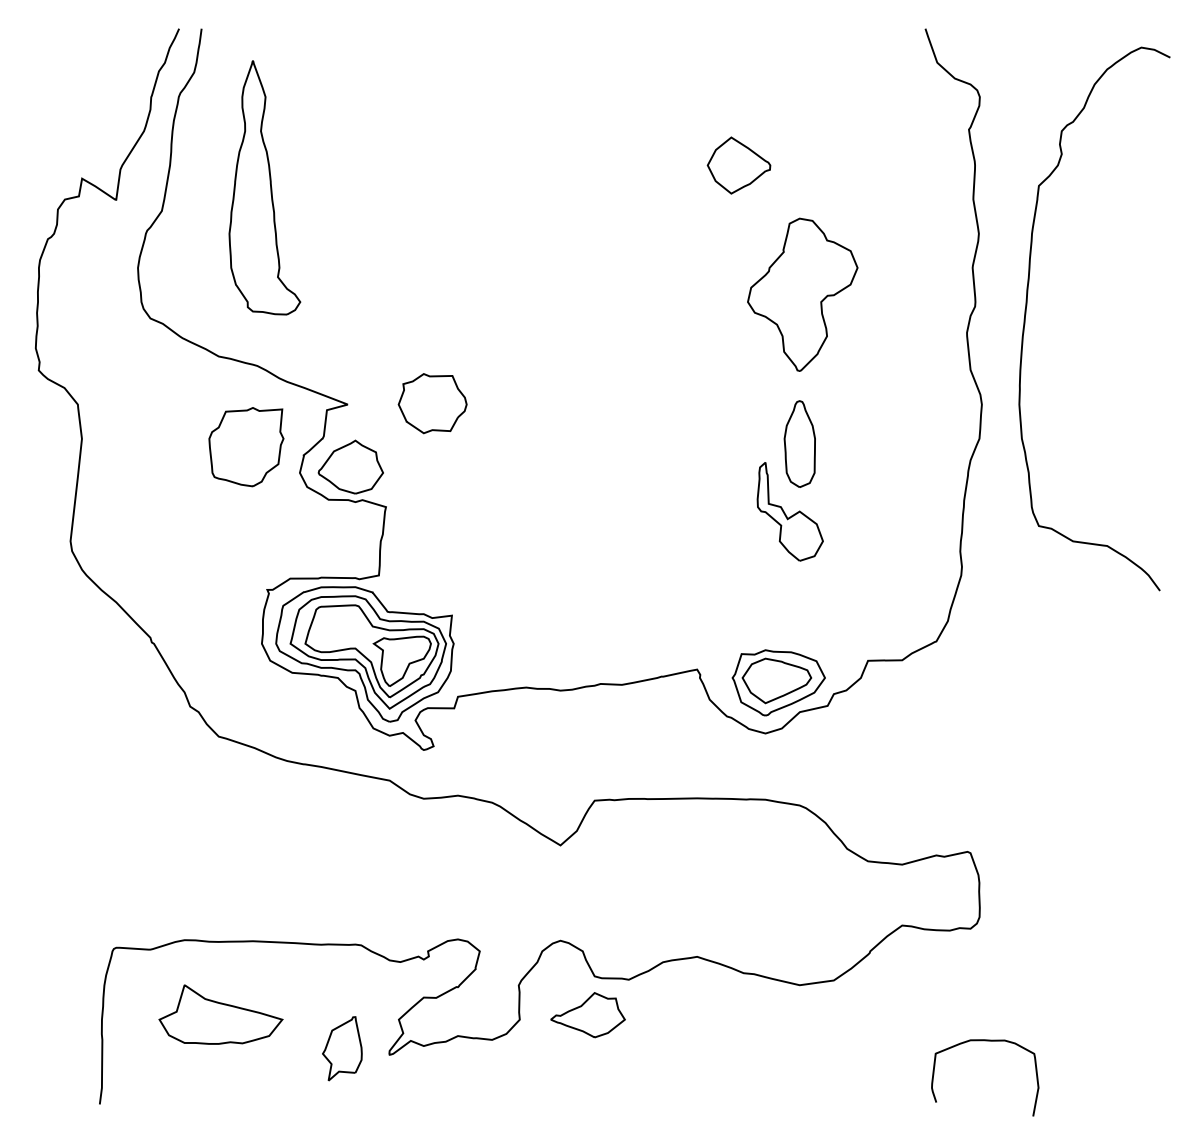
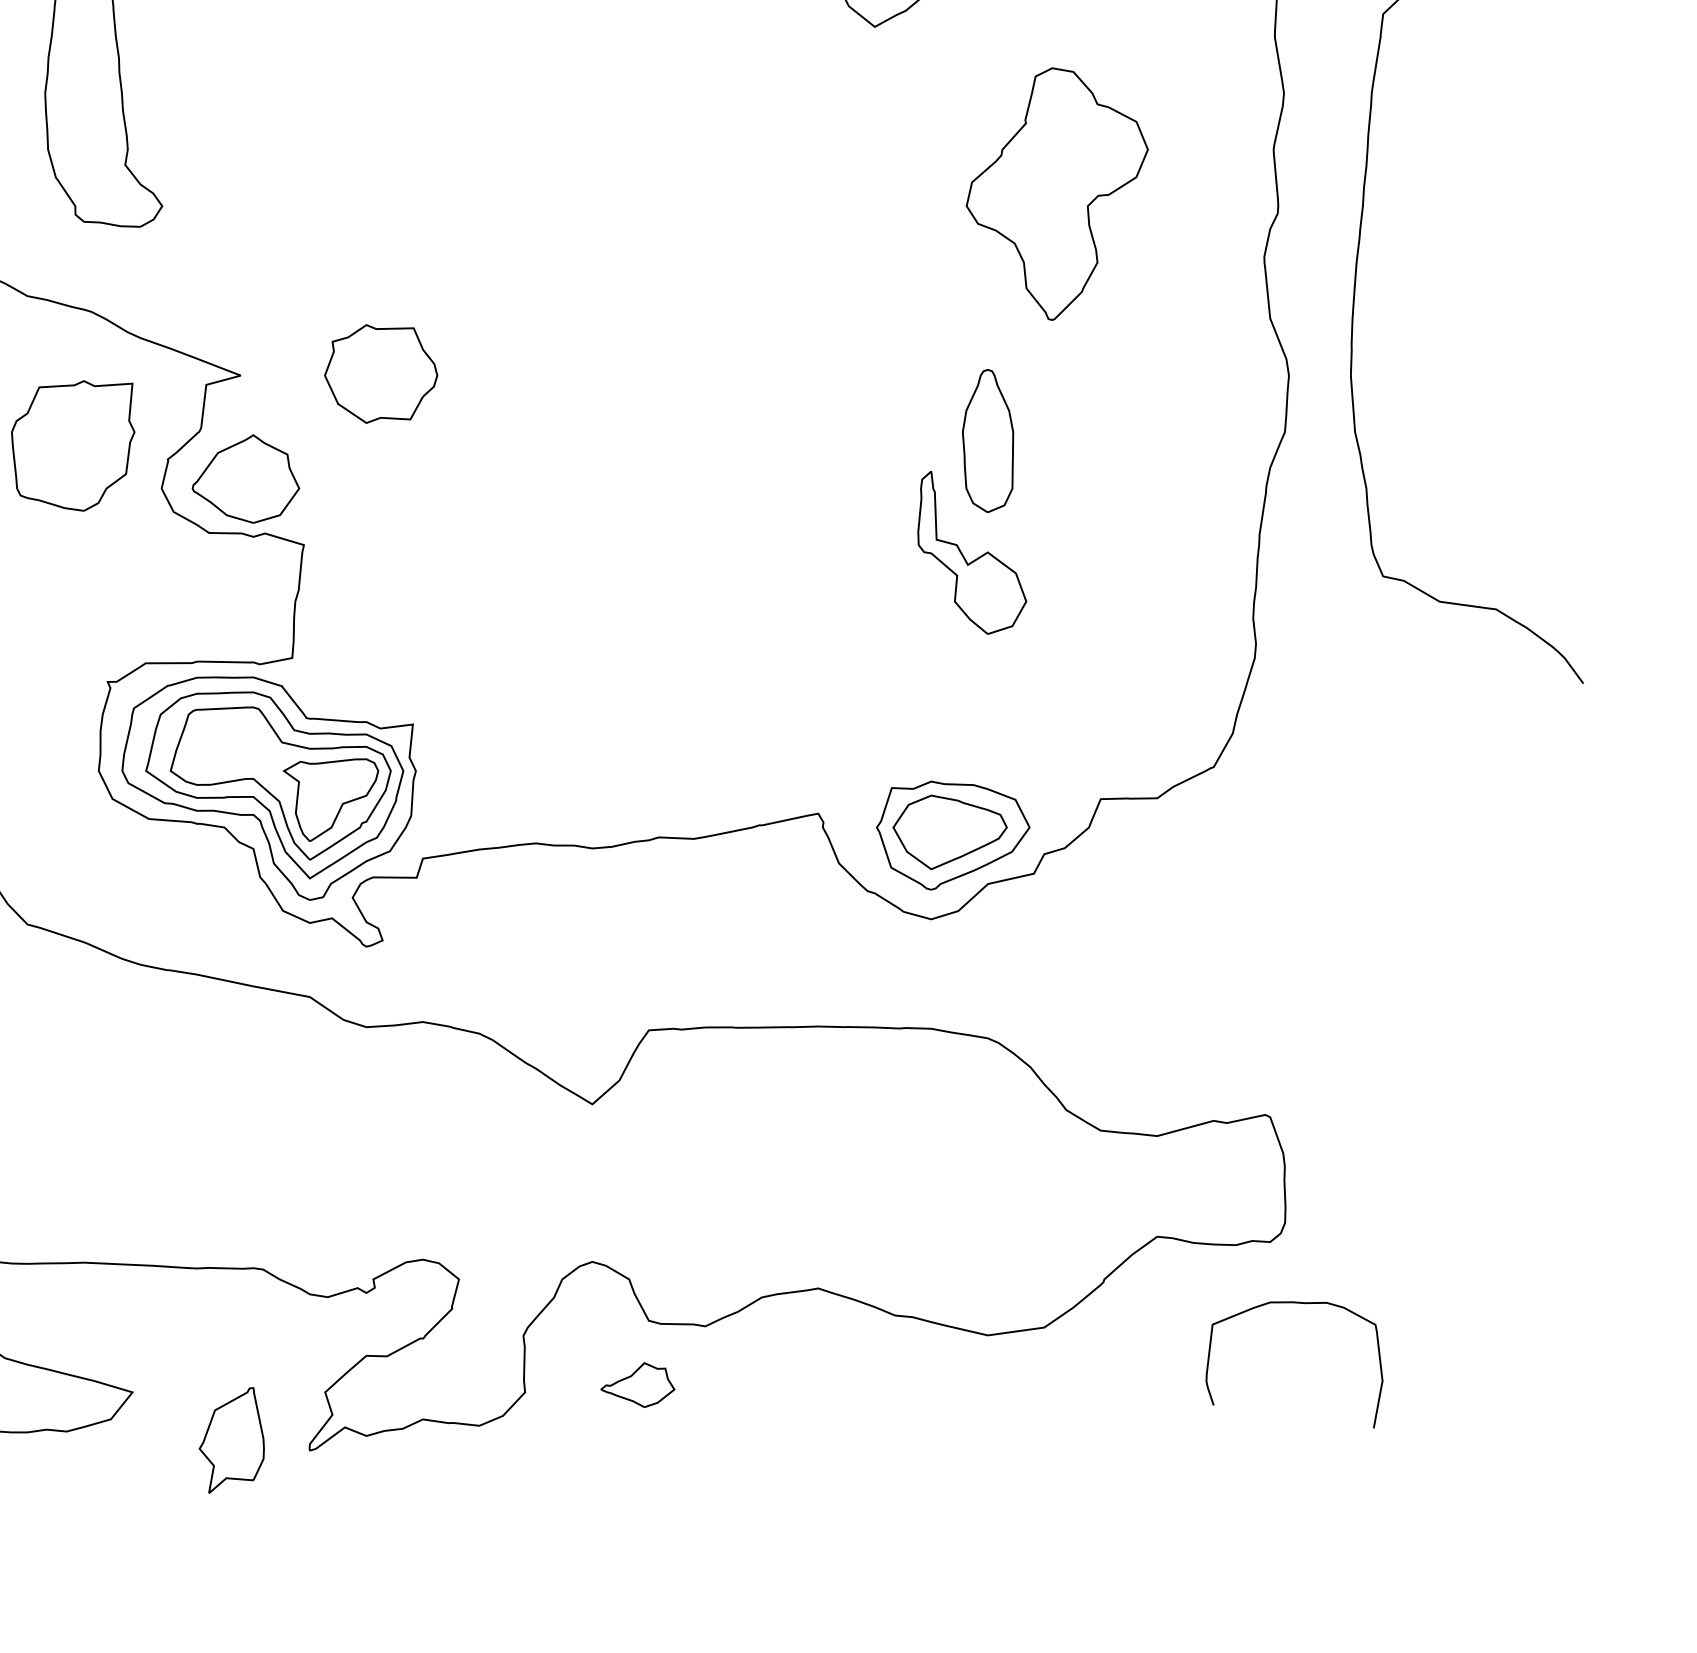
part: (802, 294) -> (1056, 193), moved
part: (587, 1015) -> (636, 1385), size x0.6
curve: (985, 1041) -> (1294, 1304), moved

